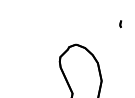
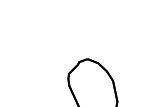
part: (120, 24) -> (139, 35), removed

